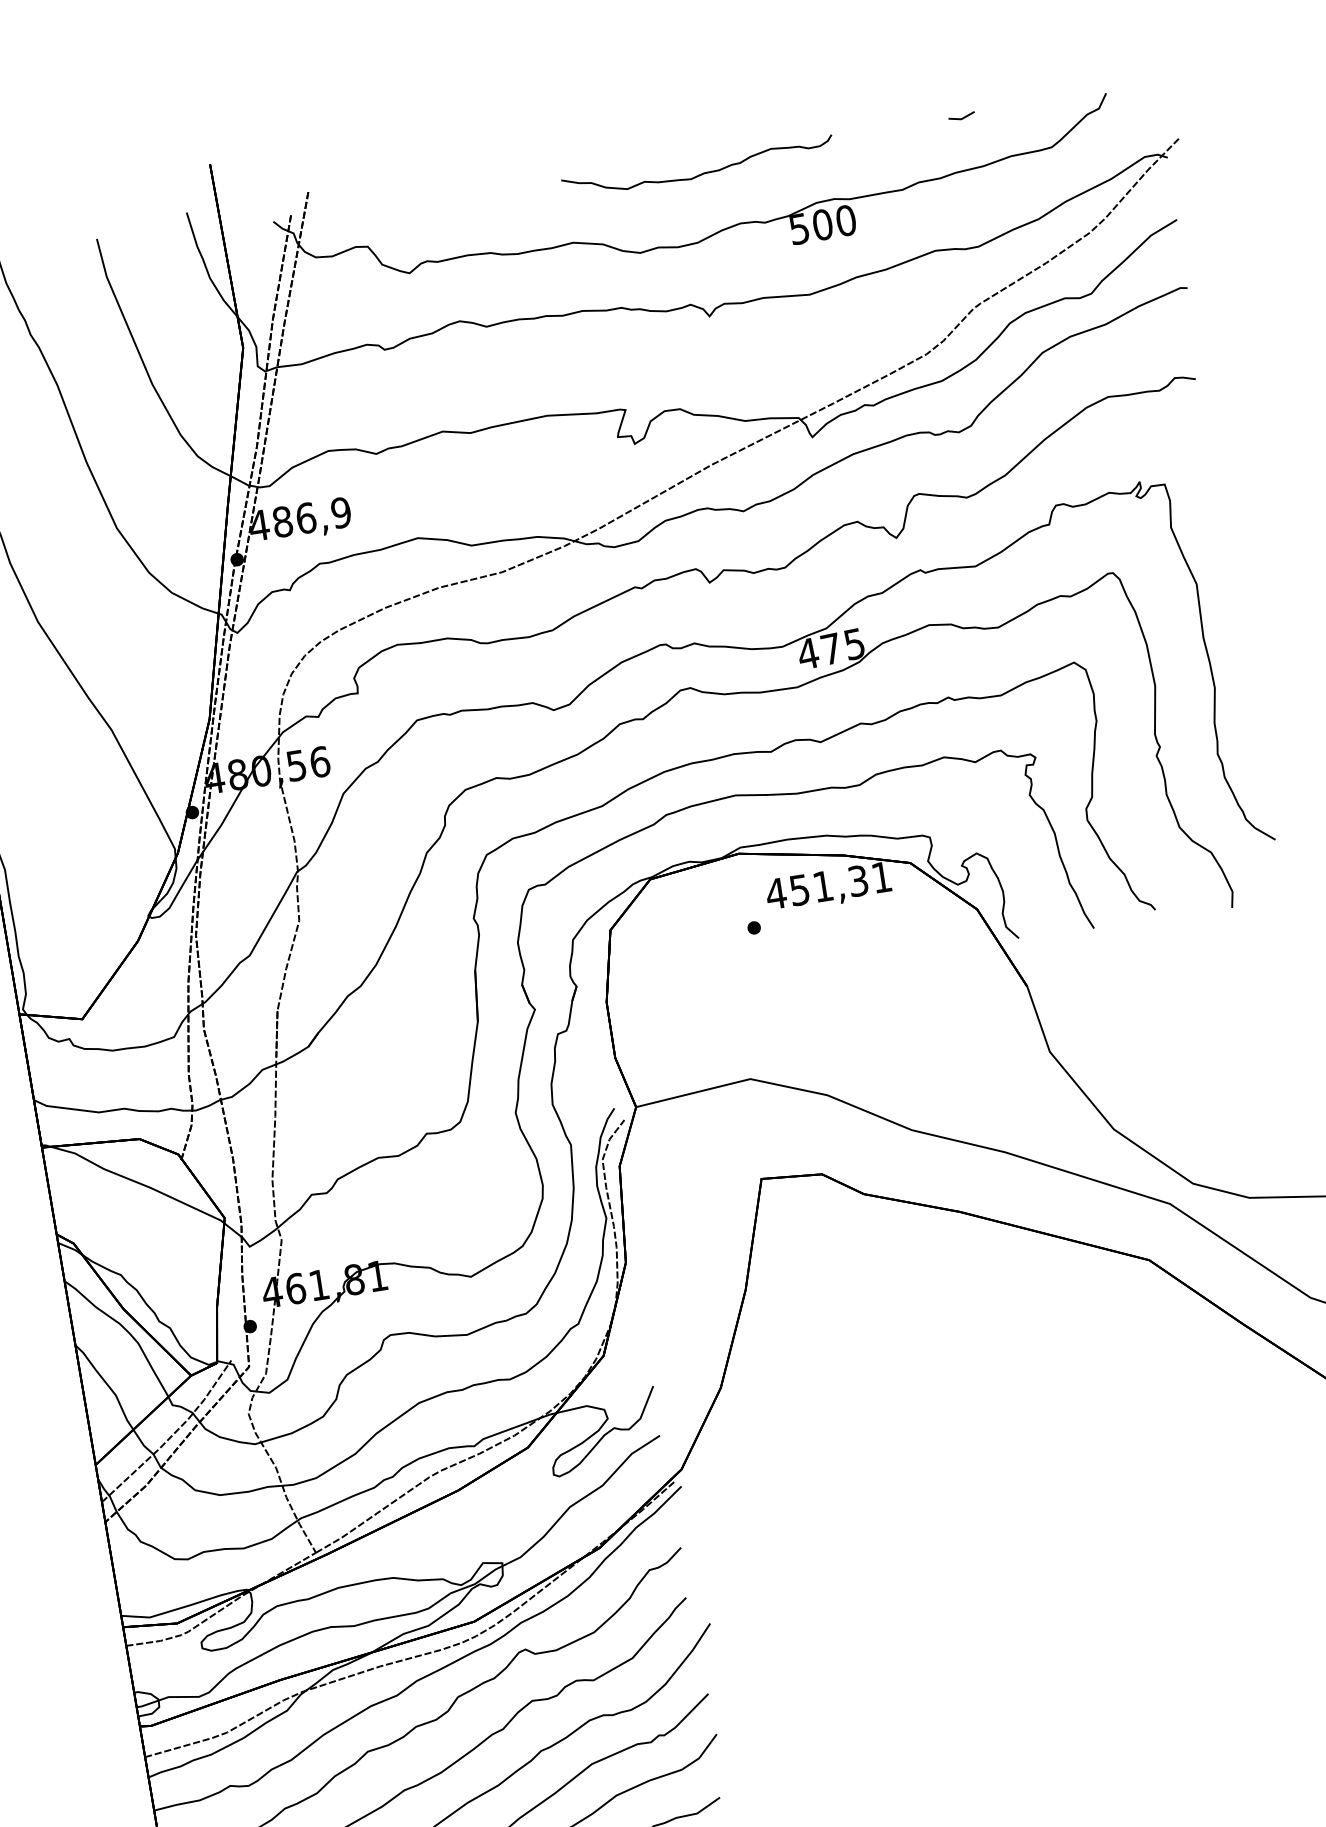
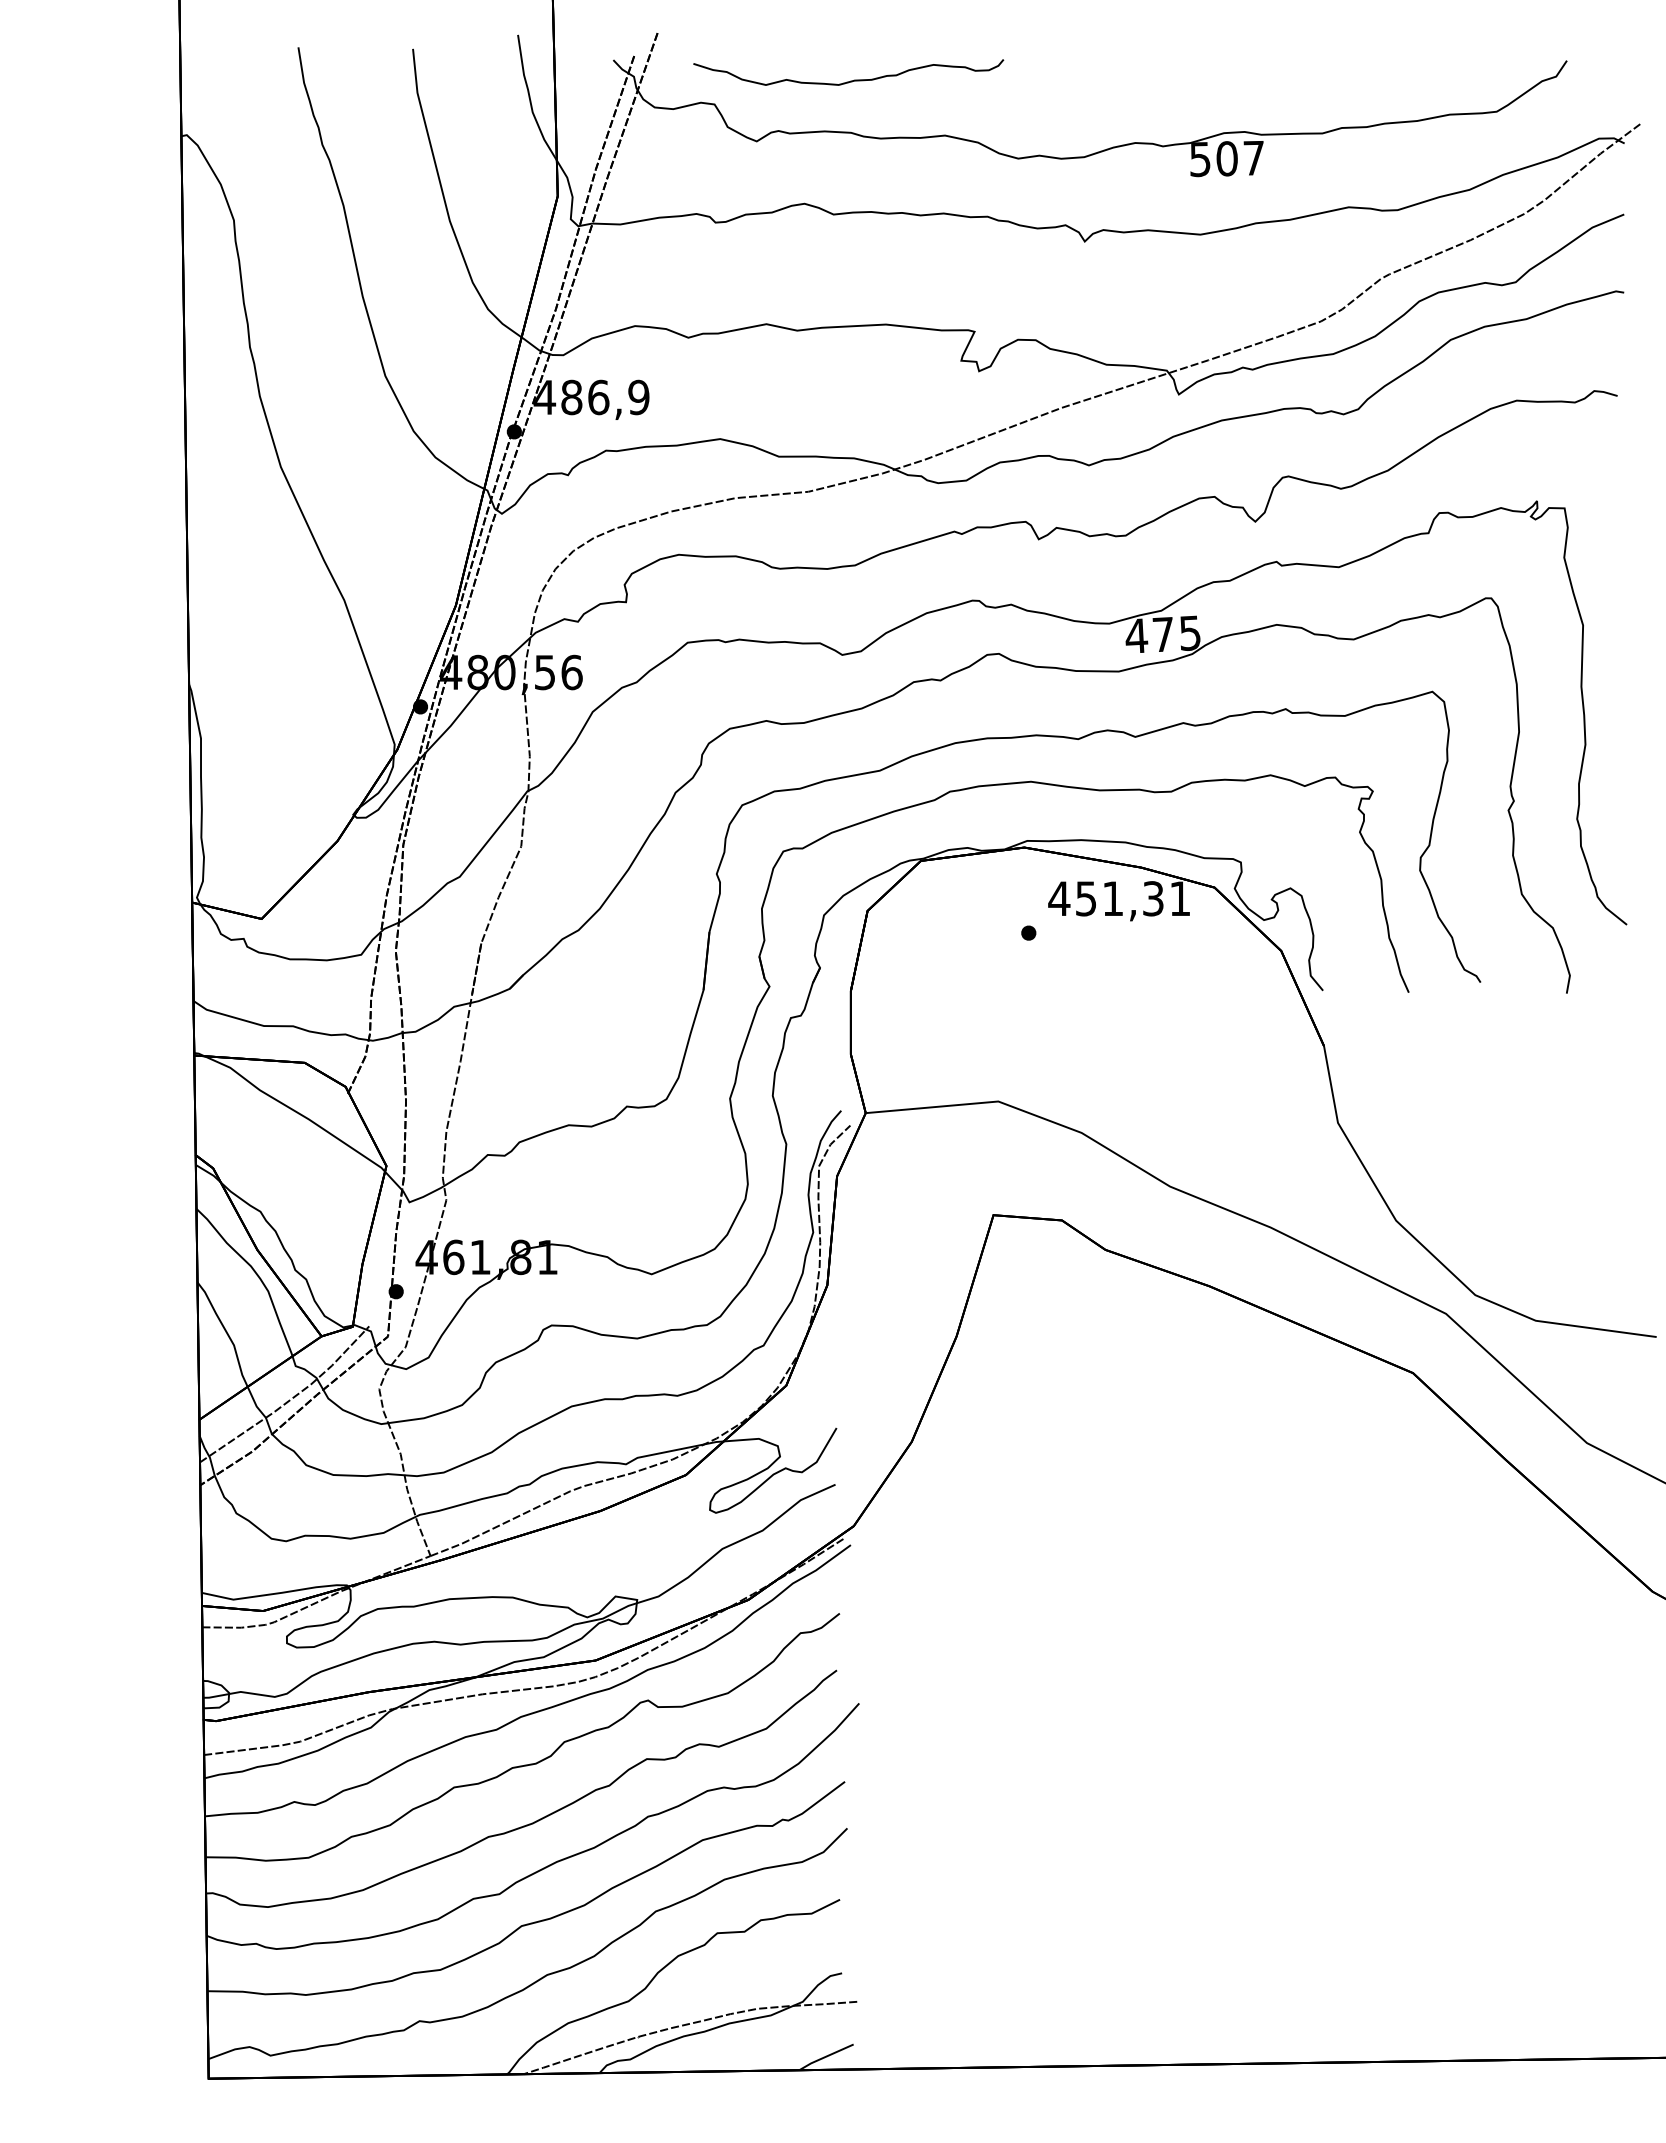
line: (962, 118) -> (1401, 63), removed
curve: (700, 173) -> (850, 80), moved
text: (845, 220) -> (1253, 157), 500 -> 507

